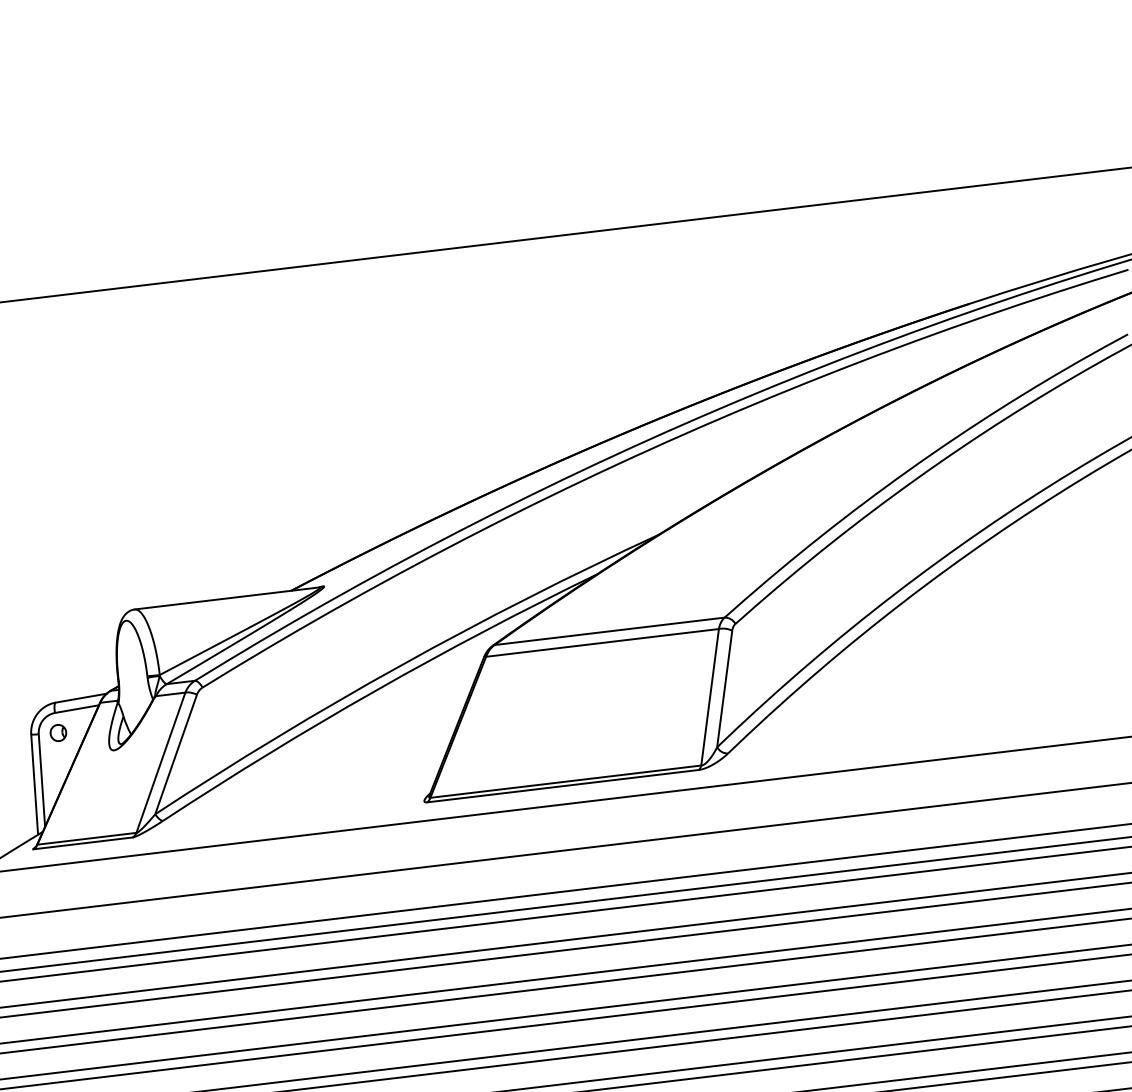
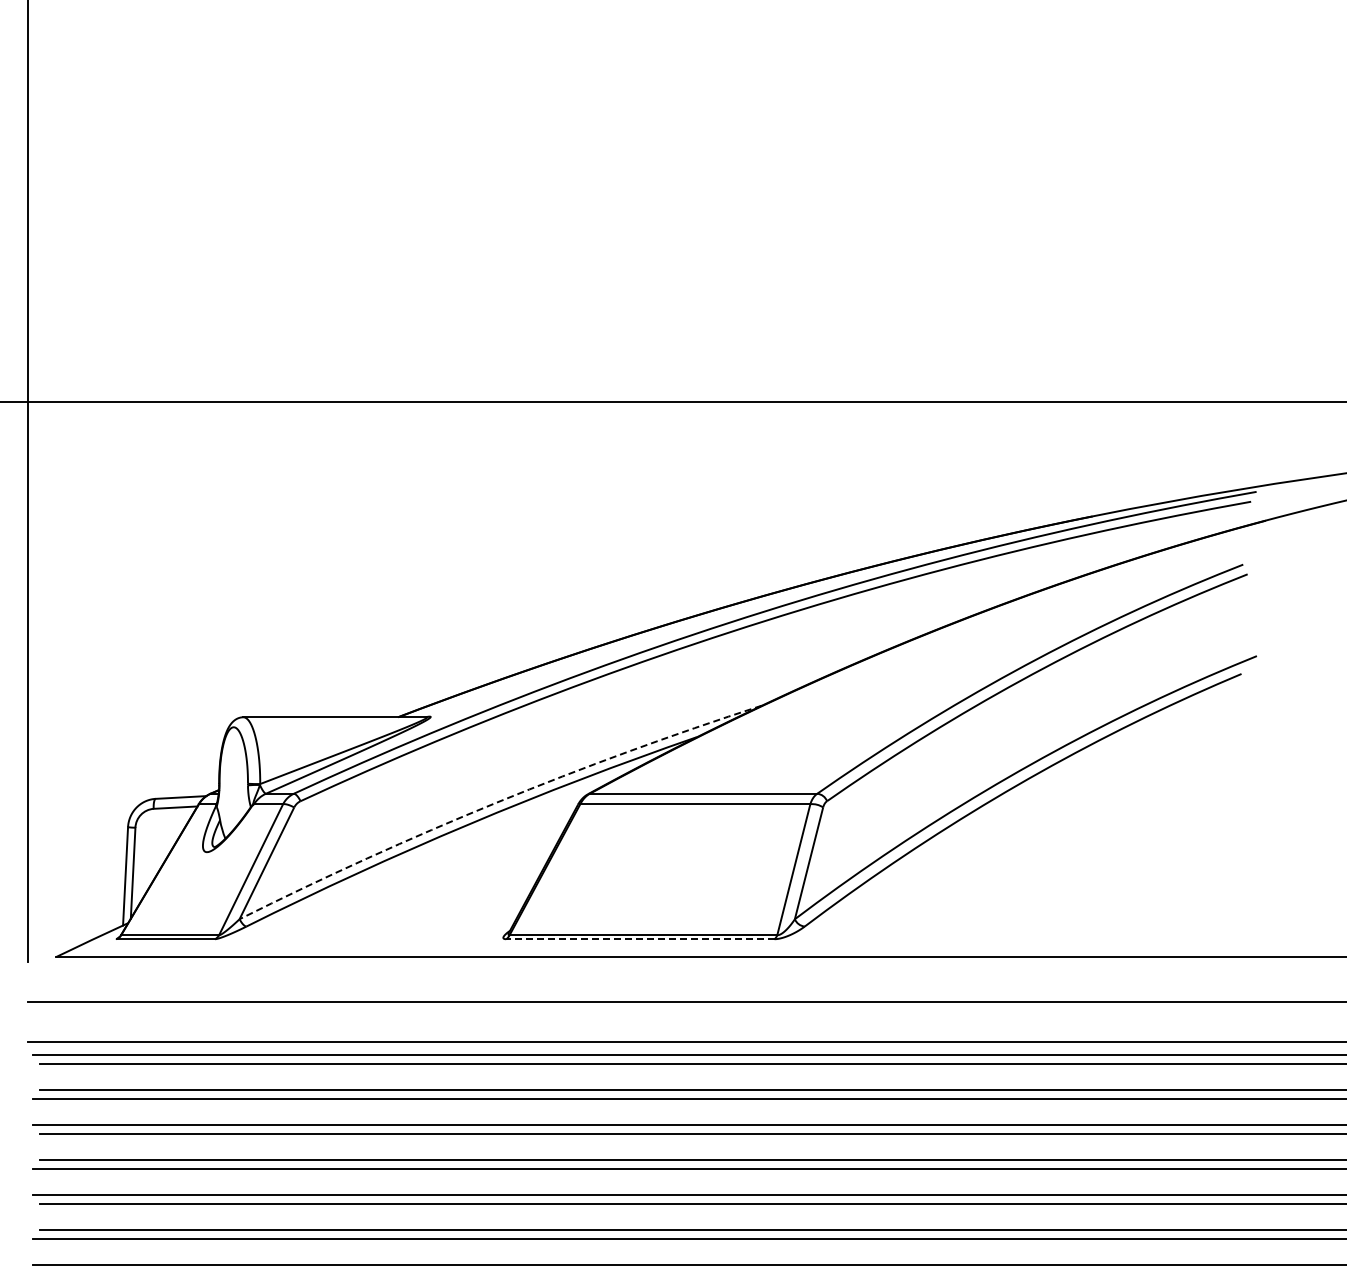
arc: (401, 665) -> (496, 802), solid -> dashed
part: (58, 732) -> (154, 828), removed
line: (562, 786) -> (639, 939), solid -> dashed

